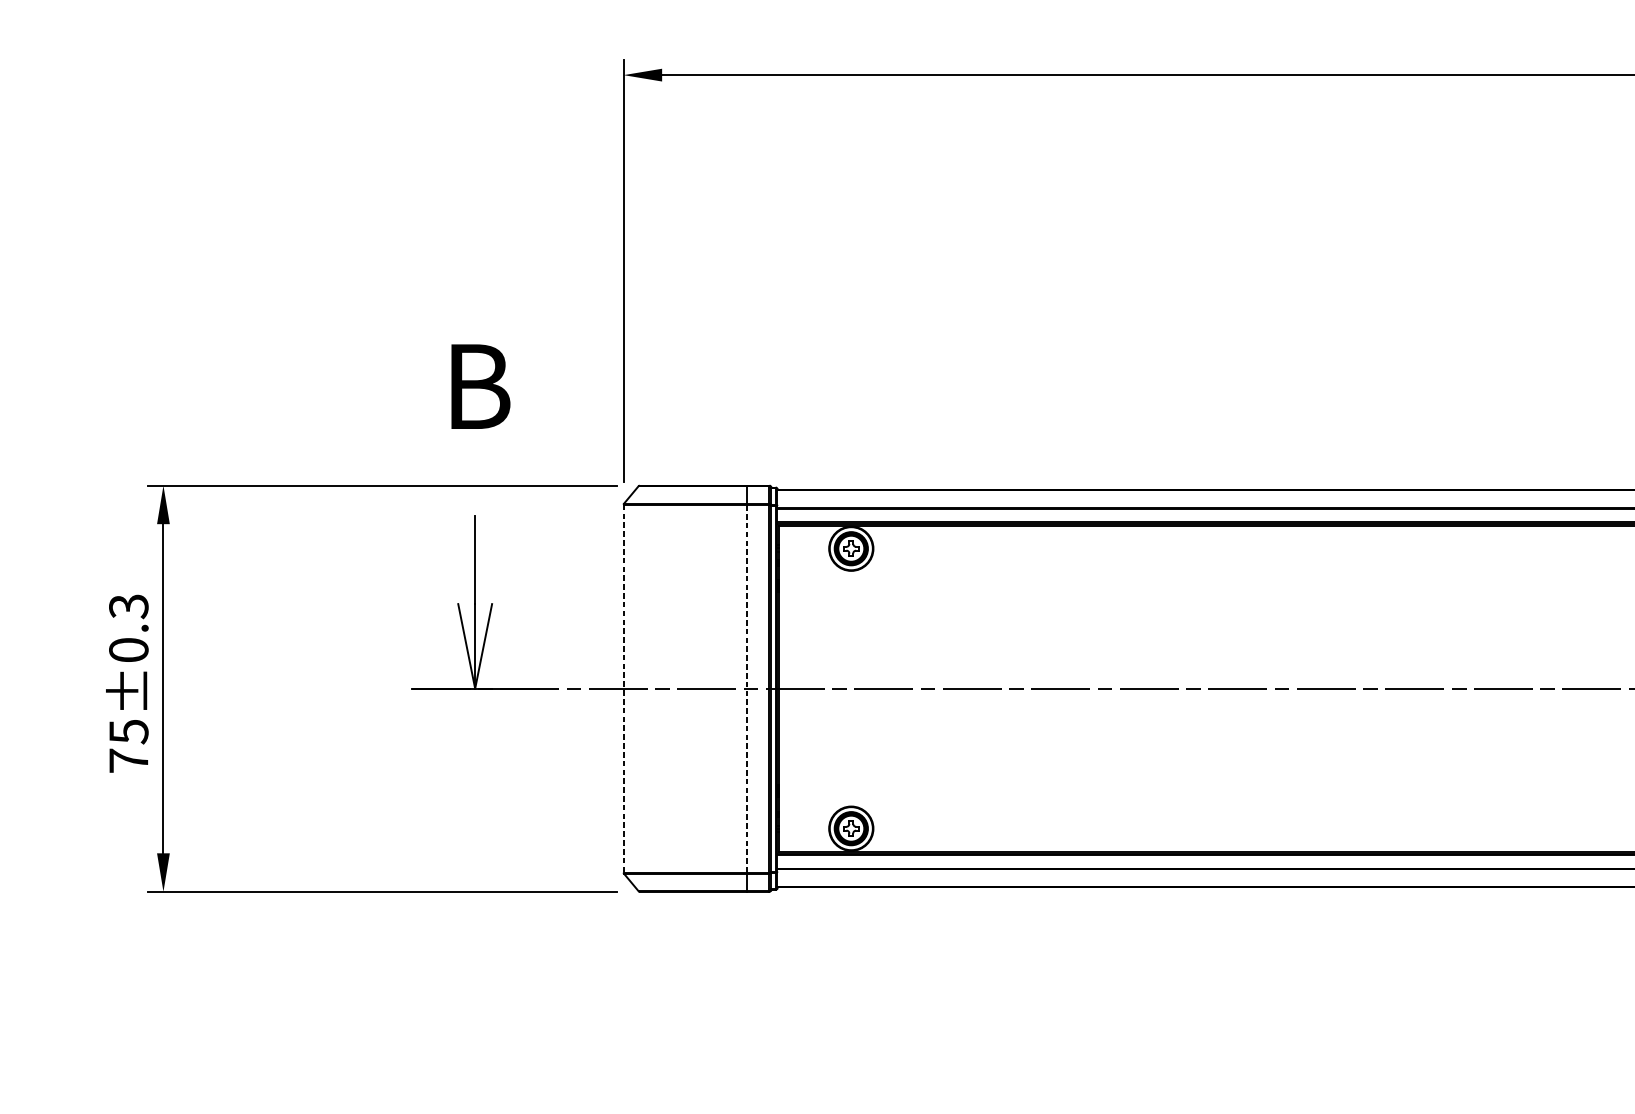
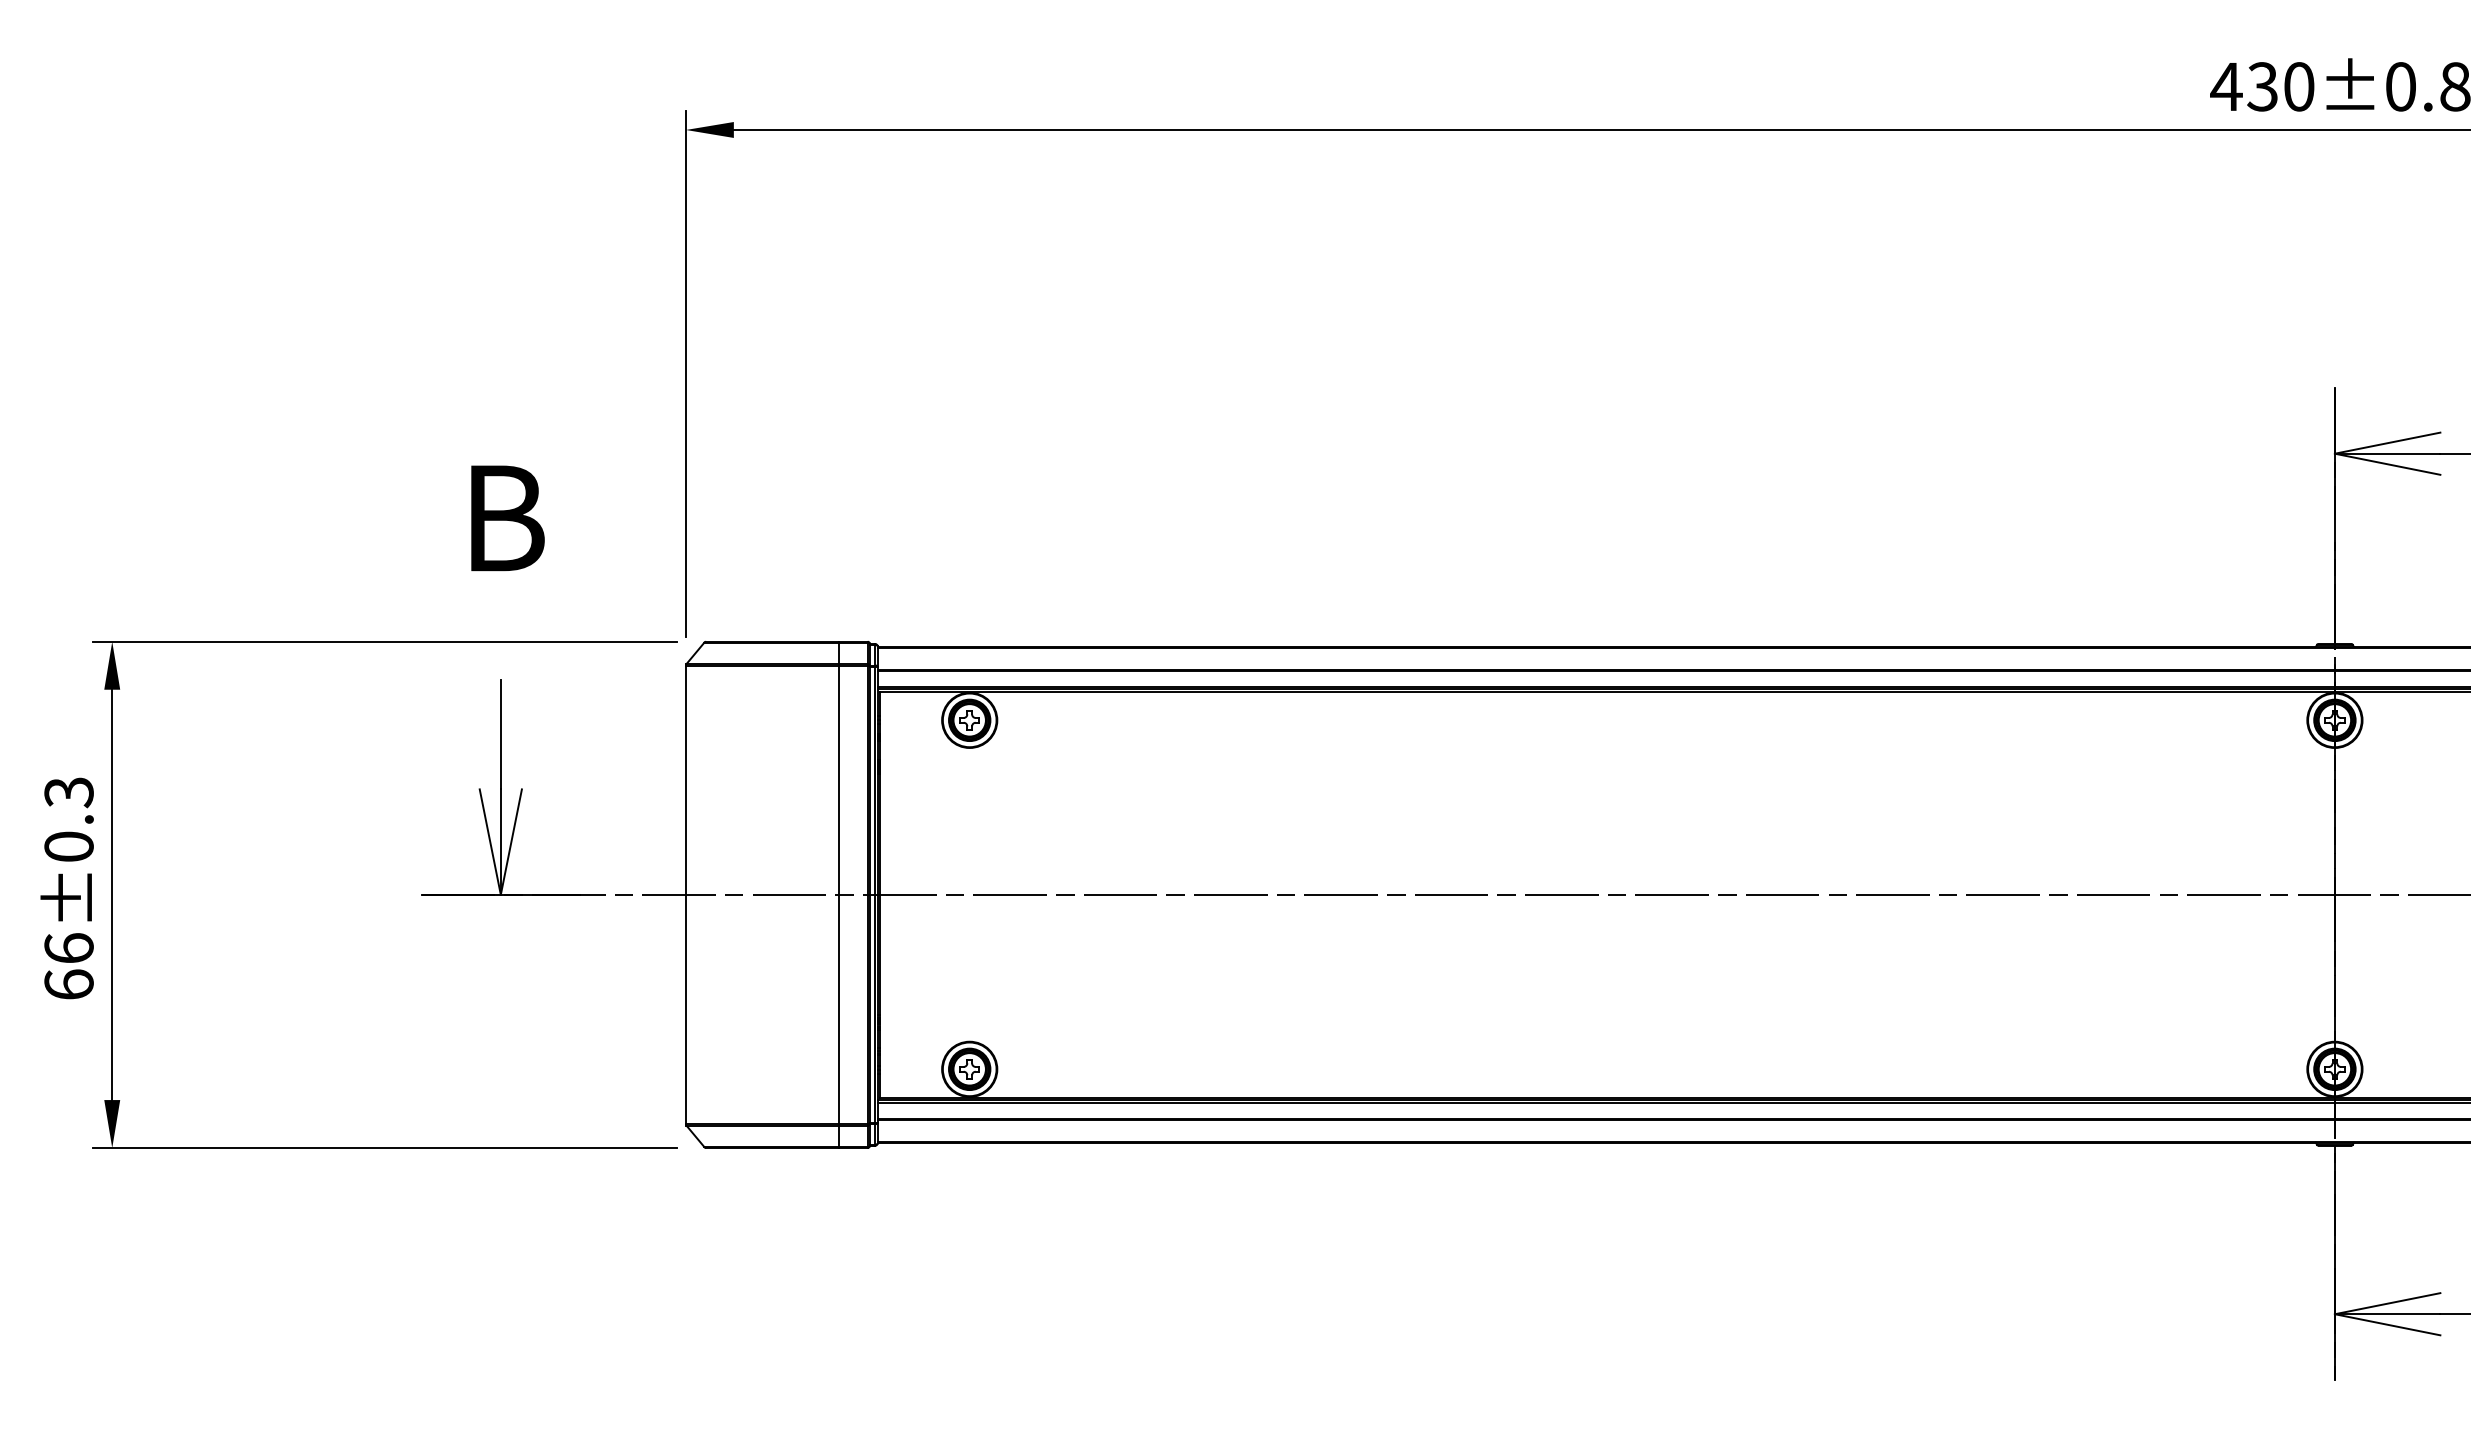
line: (746, 688) -> (839, 894), dashed -> solid
line: (623, 689) -> (685, 895), dashed -> solid
text: (128, 746) -> (68, 966), 75±0.3 -> 66±0.3

